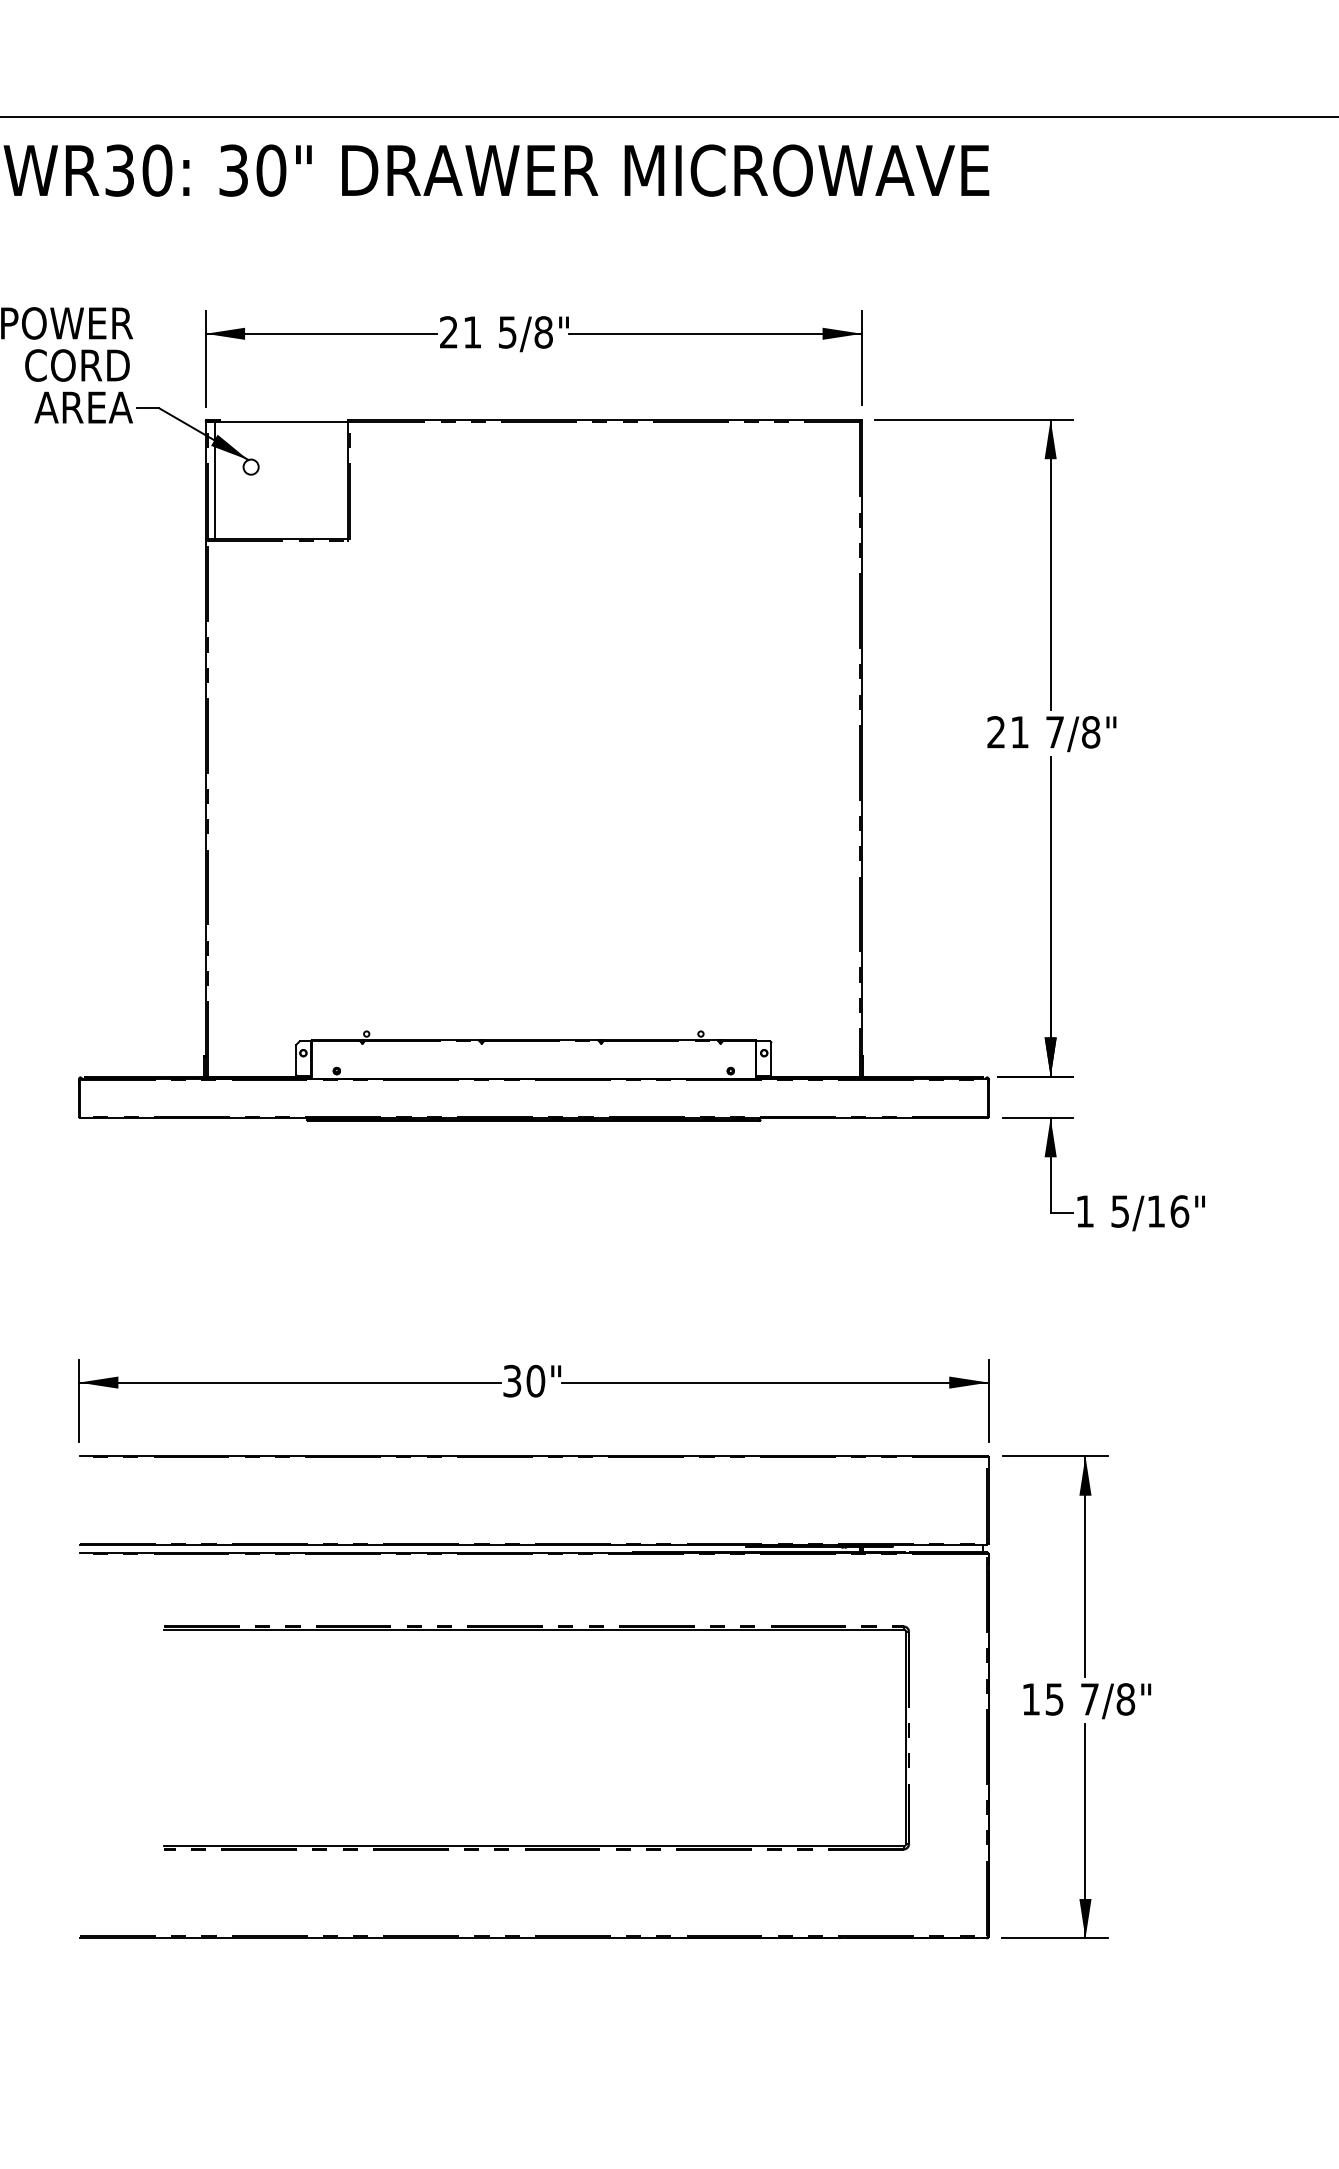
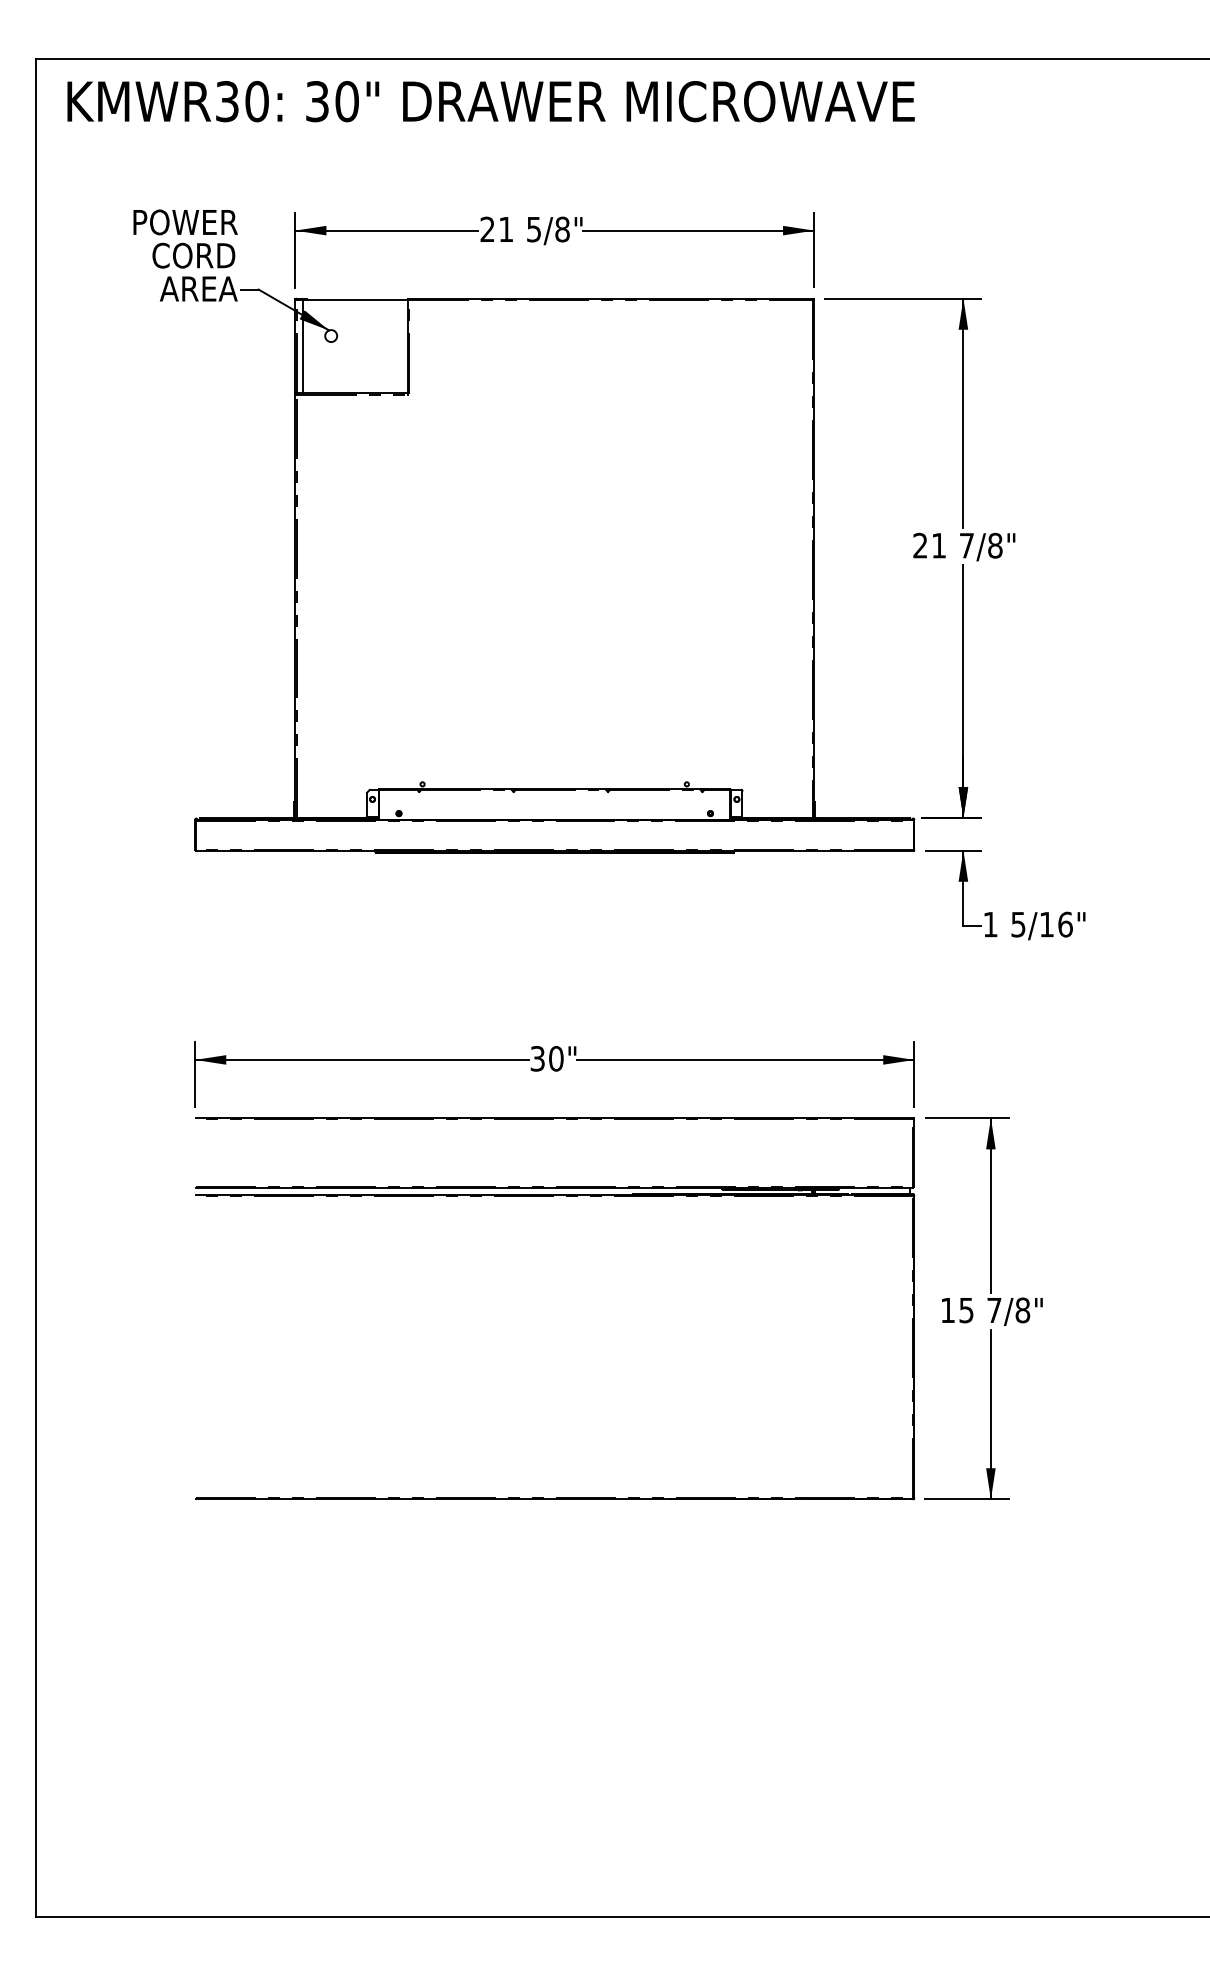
part: (536, 1629) -> (556, 1255), removed

